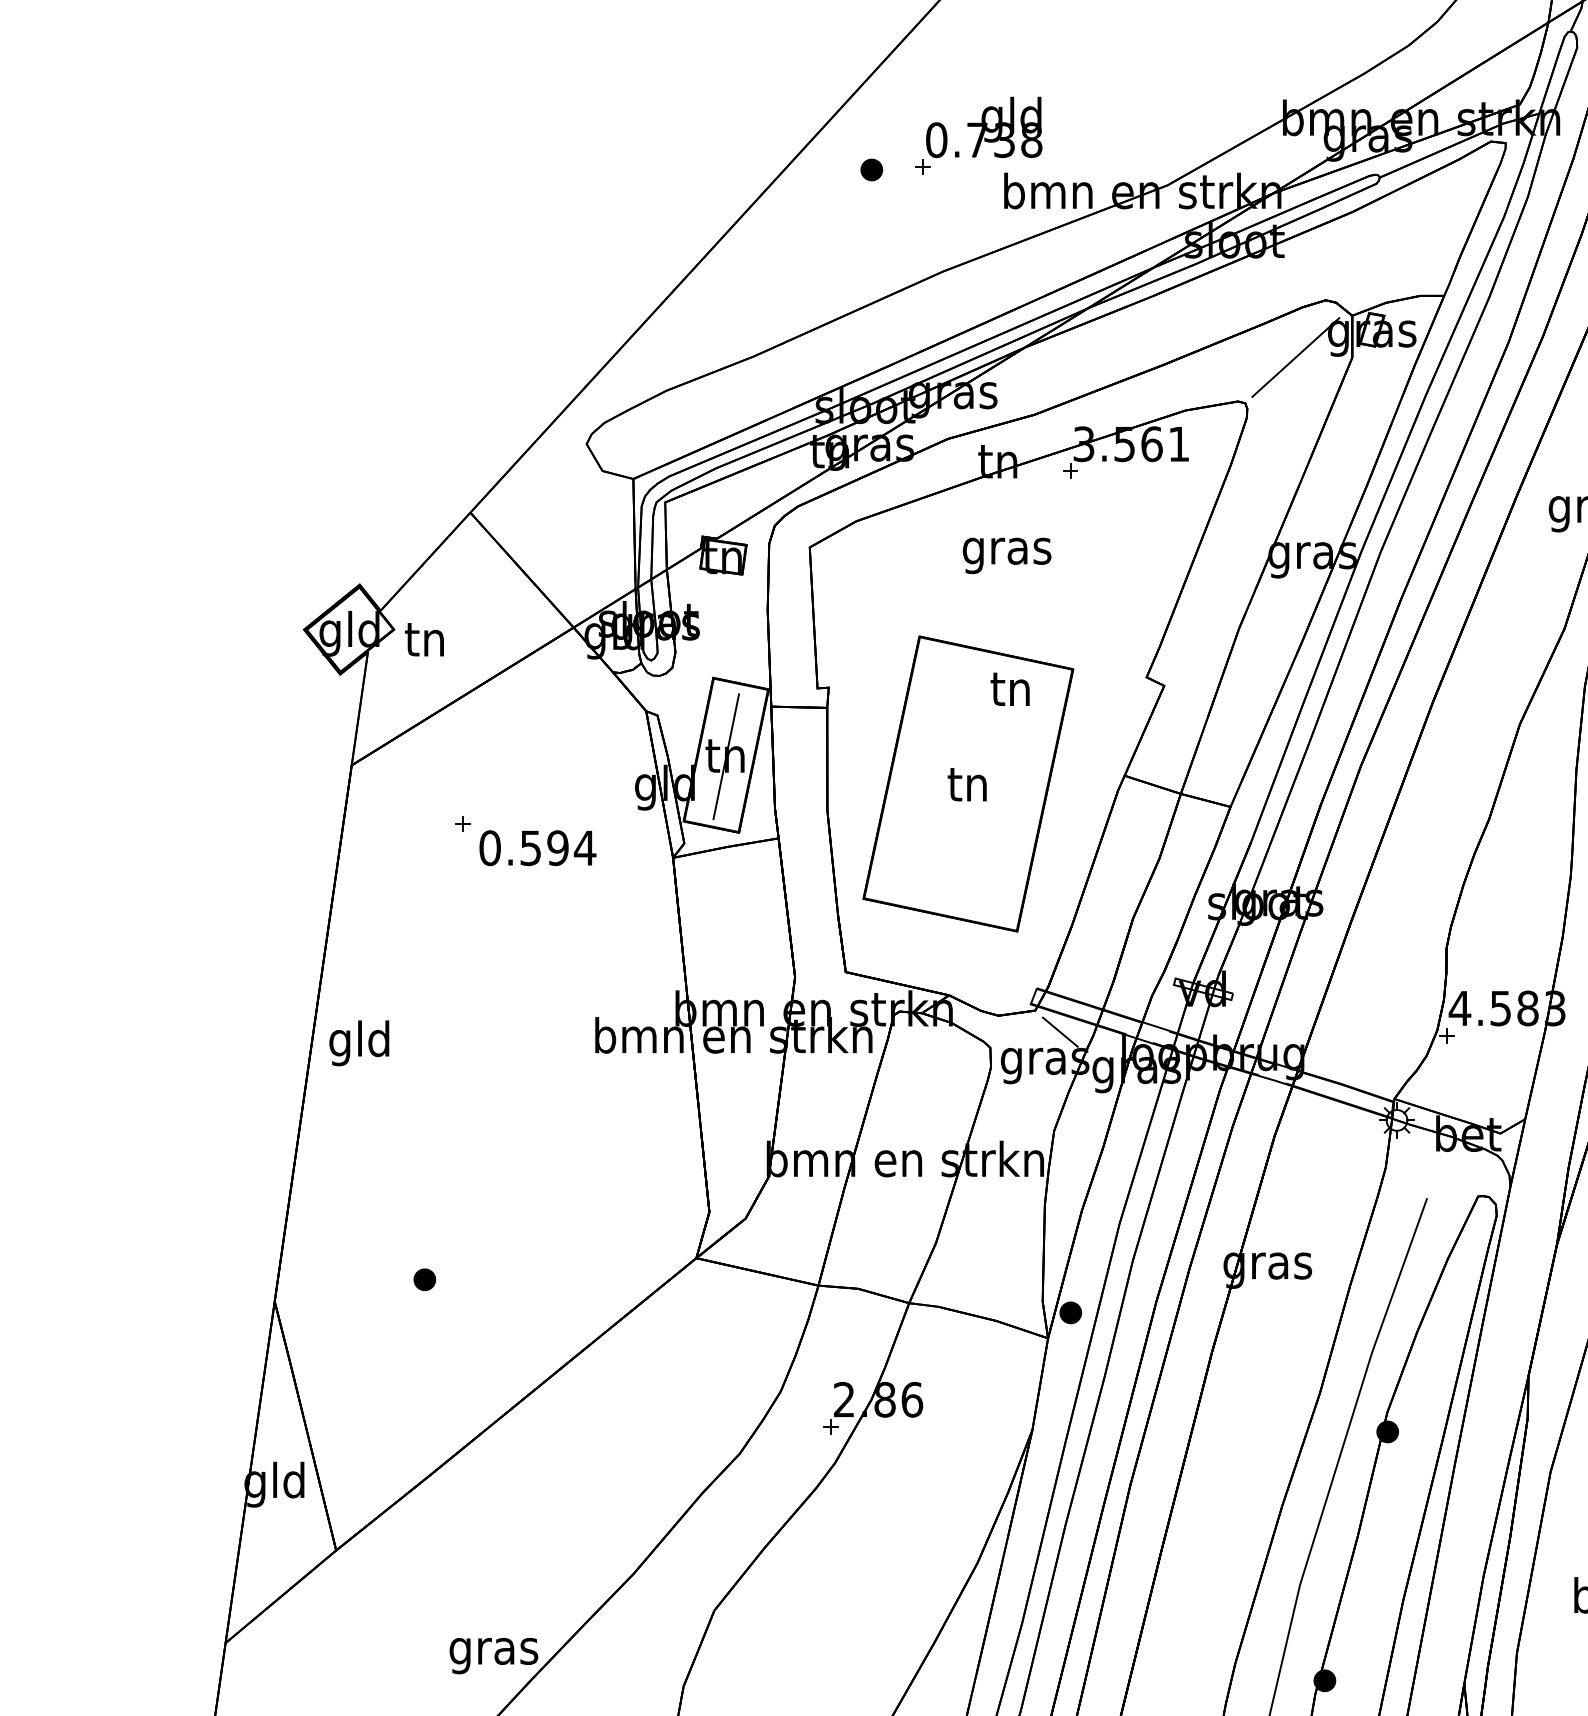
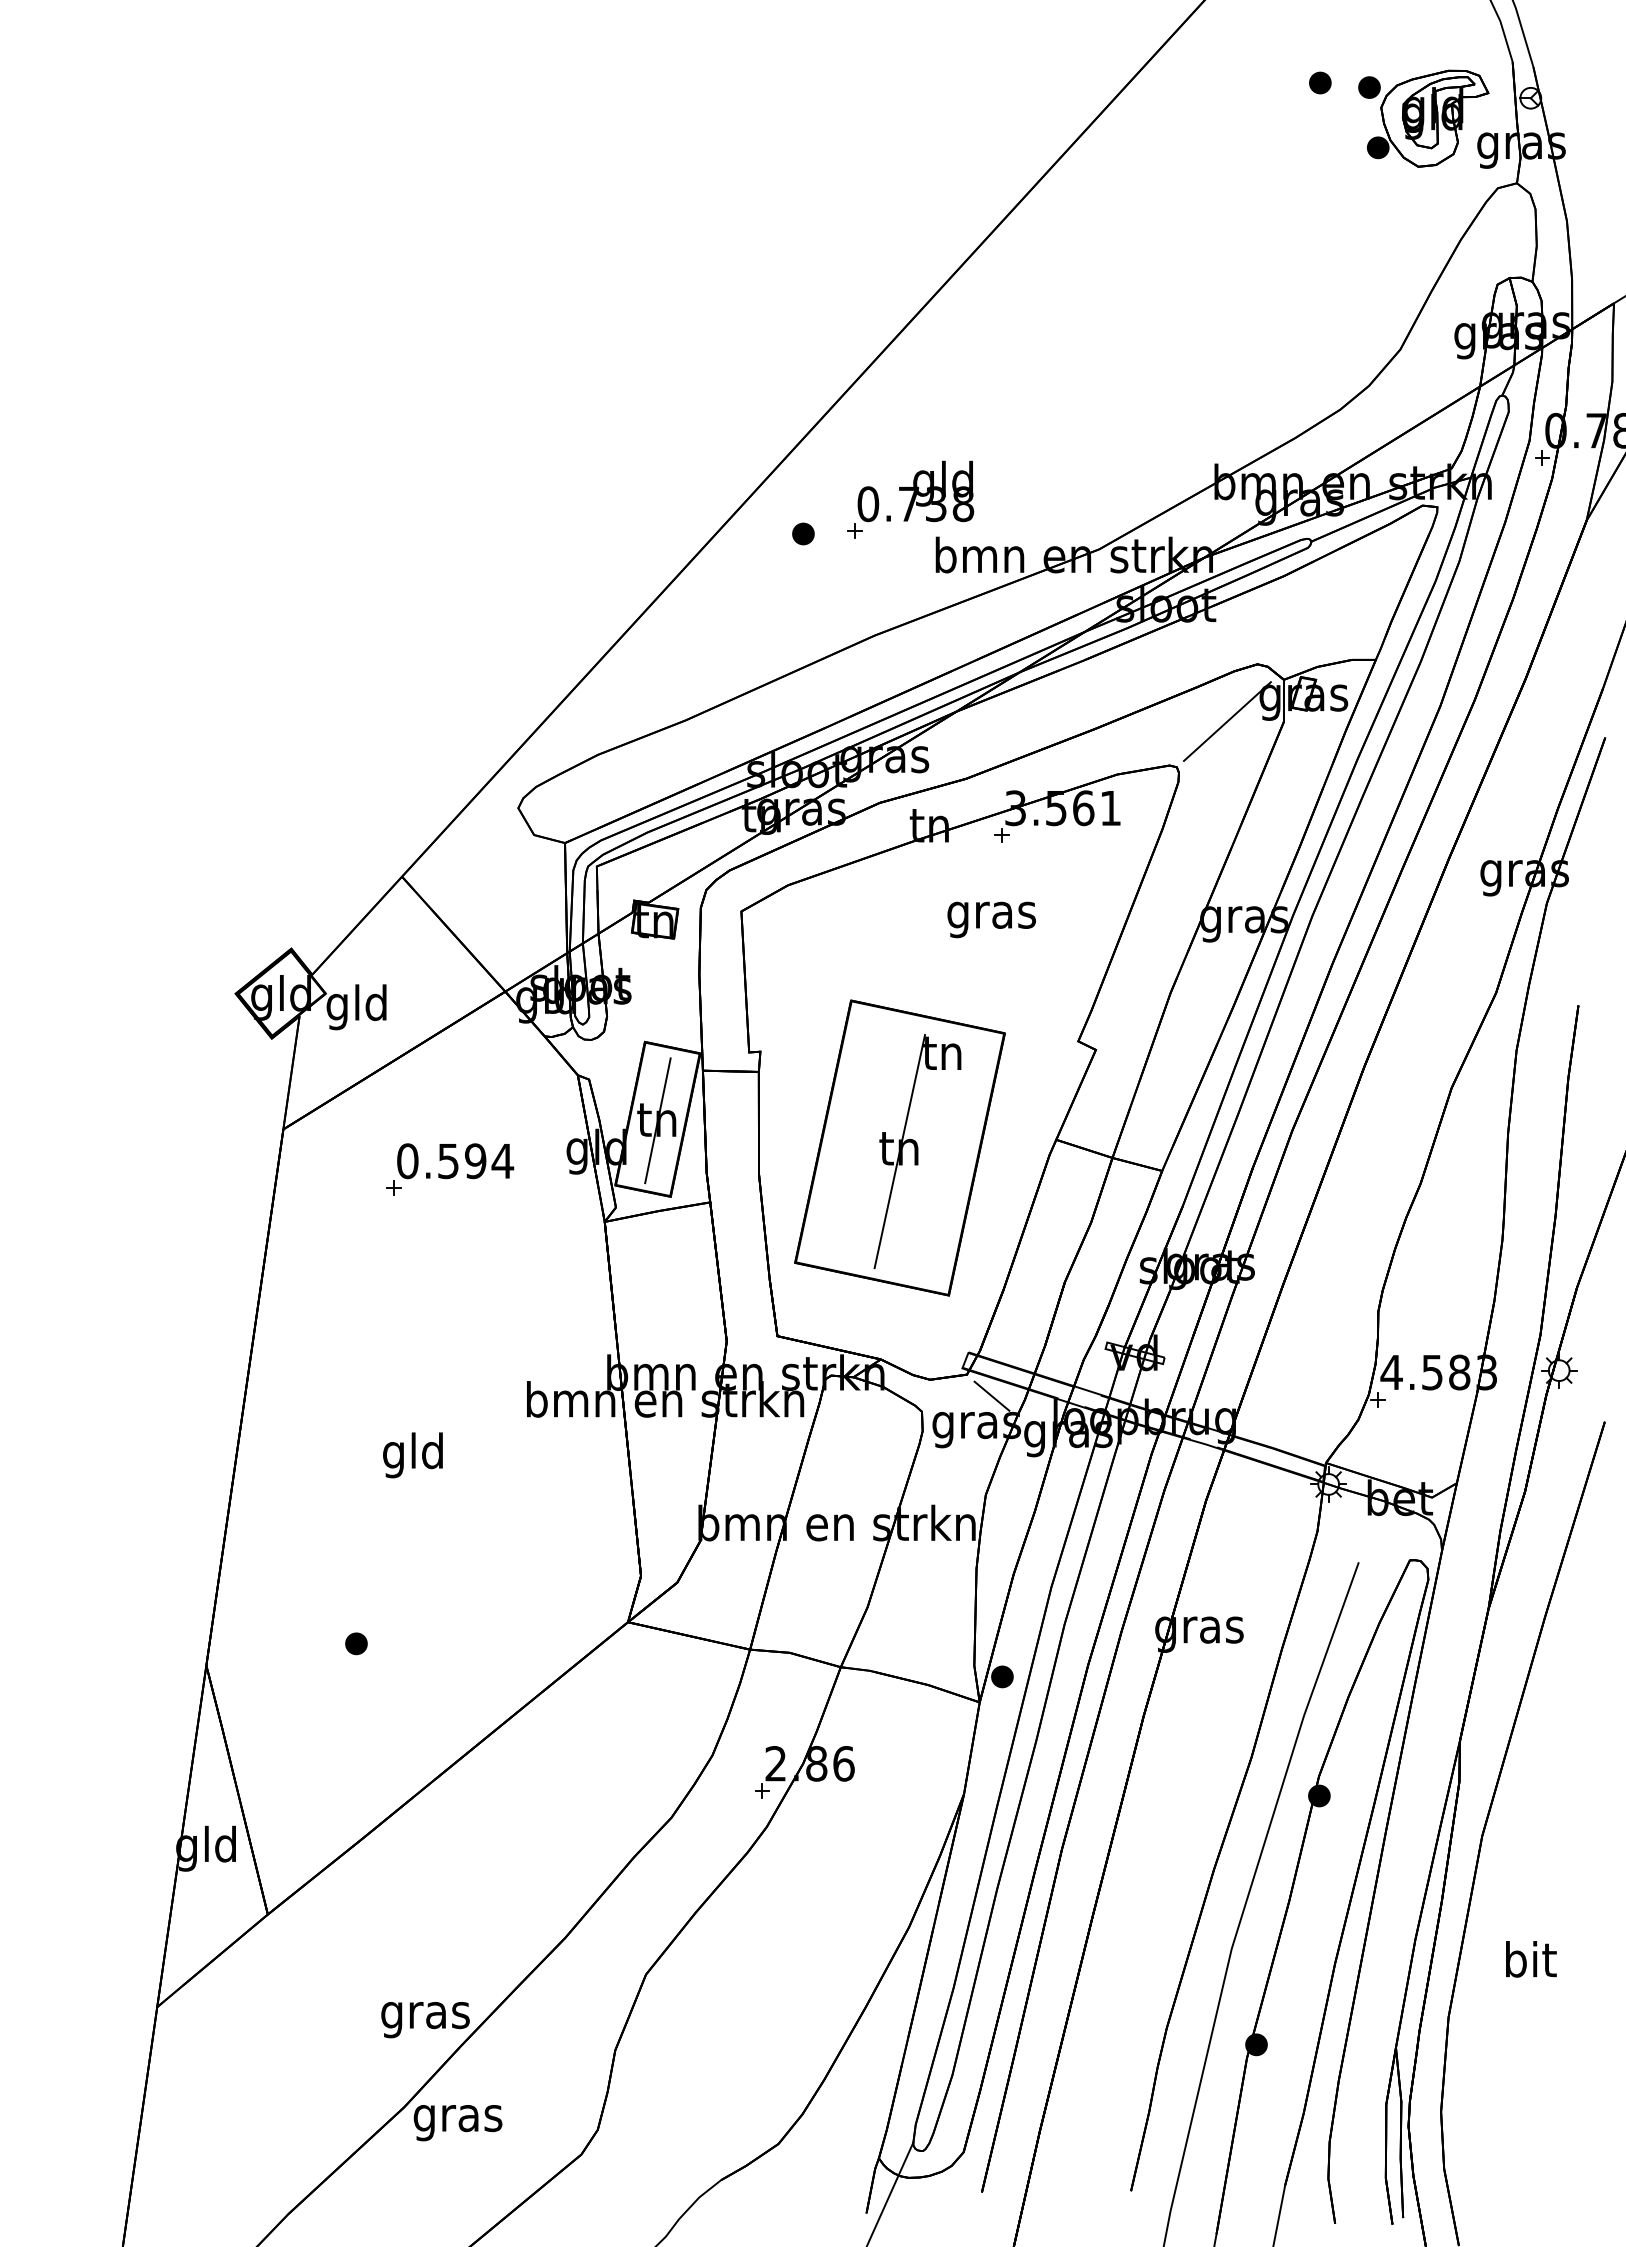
text: (1006, 555) -> (991, 919), moved
text: (424, 643) -> (356, 1007), tn -> gld
line: (967, 787) -> (899, 1151), added
text: (537, 848) -> (455, 1161), moved
text: (358, 1043) -> (412, 1455), moved

